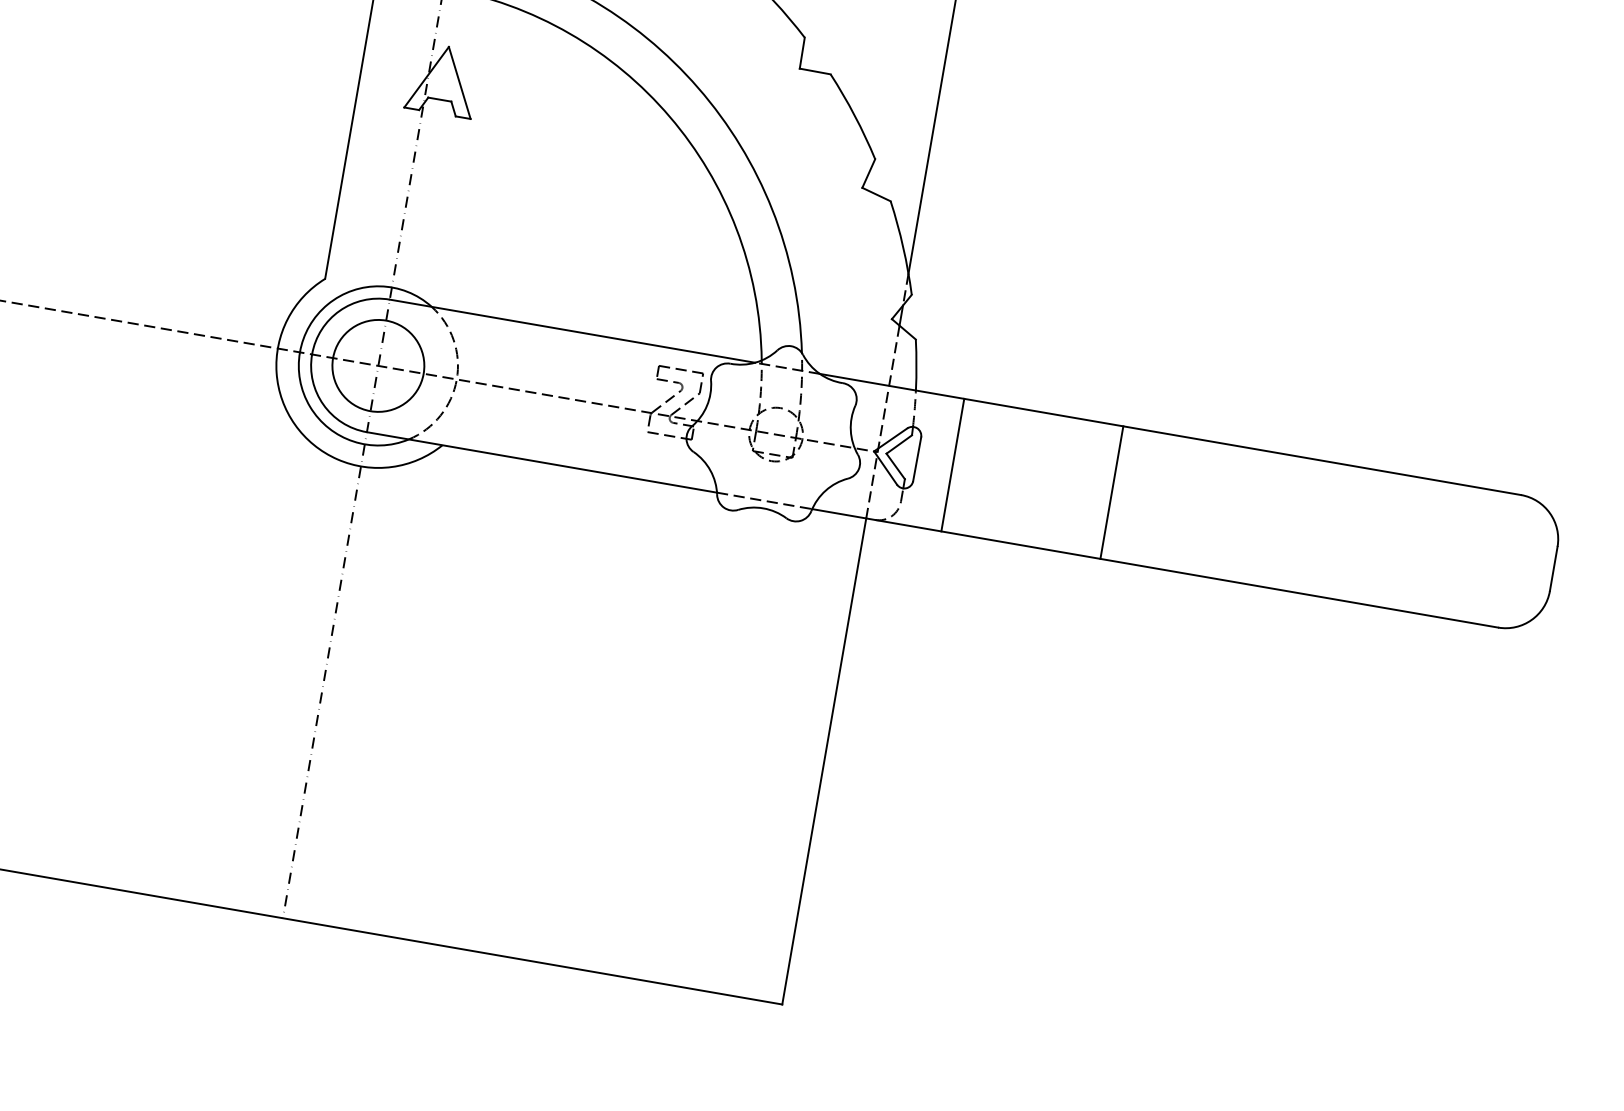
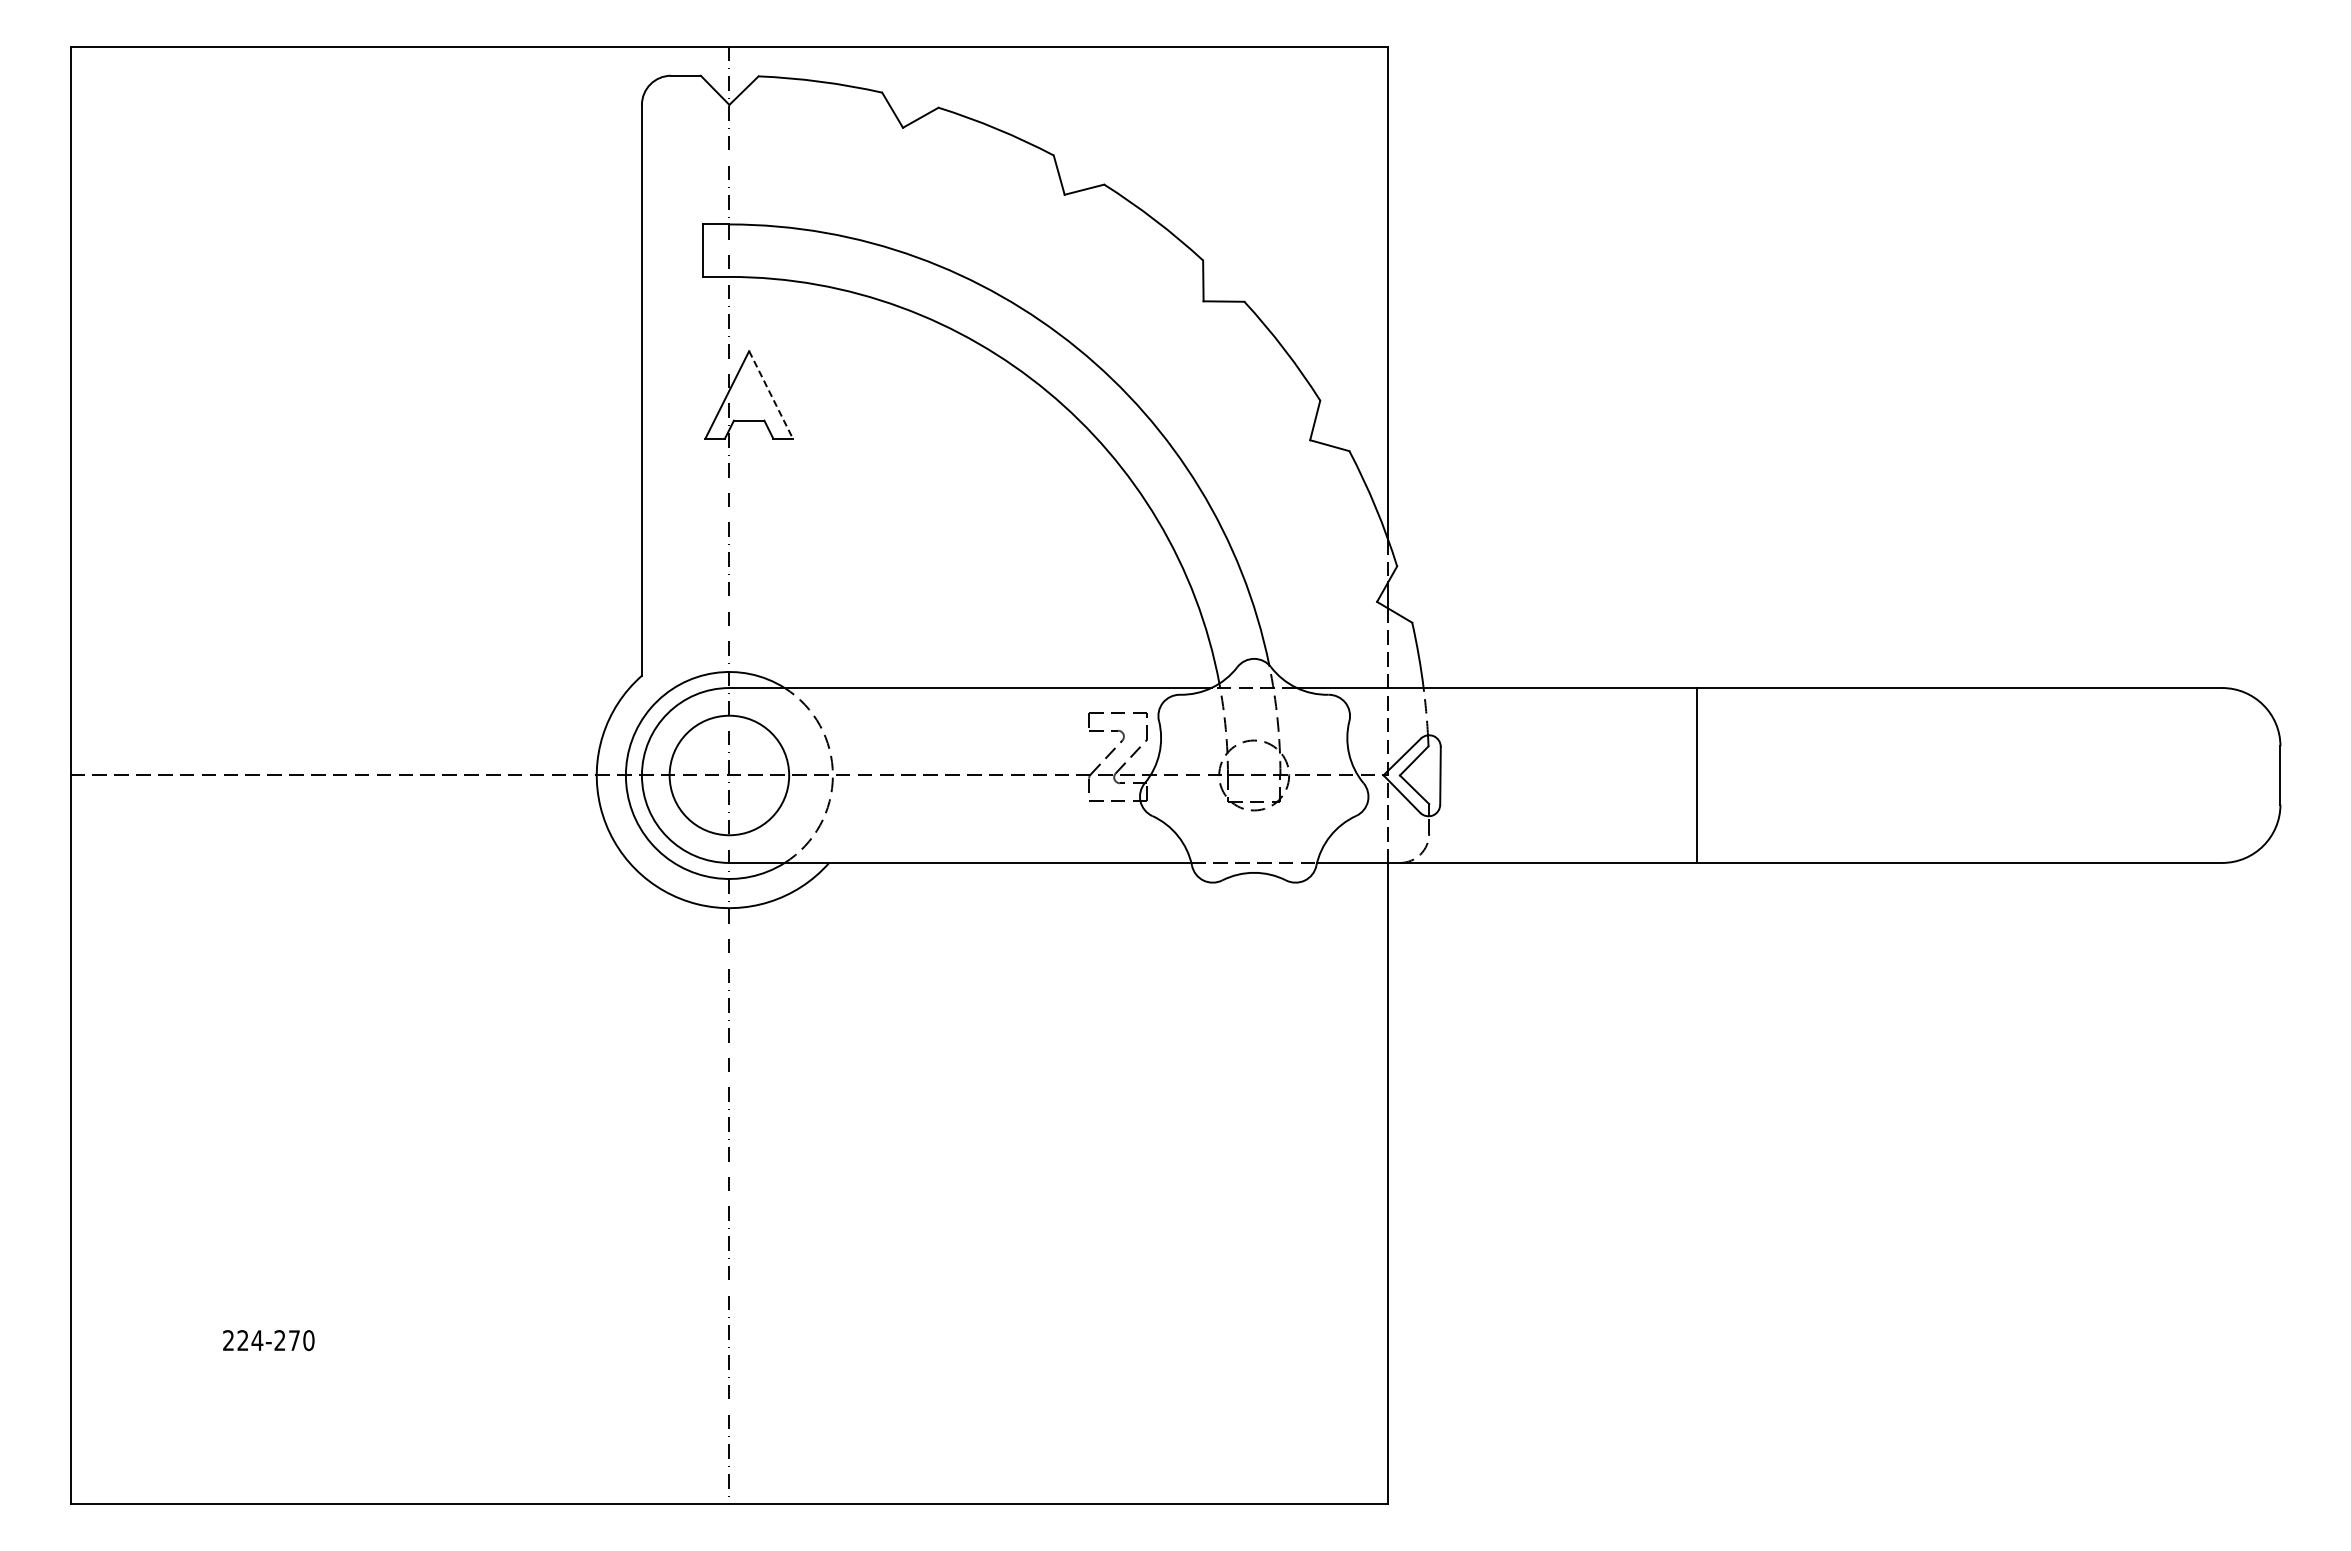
line: (460, 82) -> (771, 394), solid -> dashed
line: (952, 465) -> (1487, 775), removed

